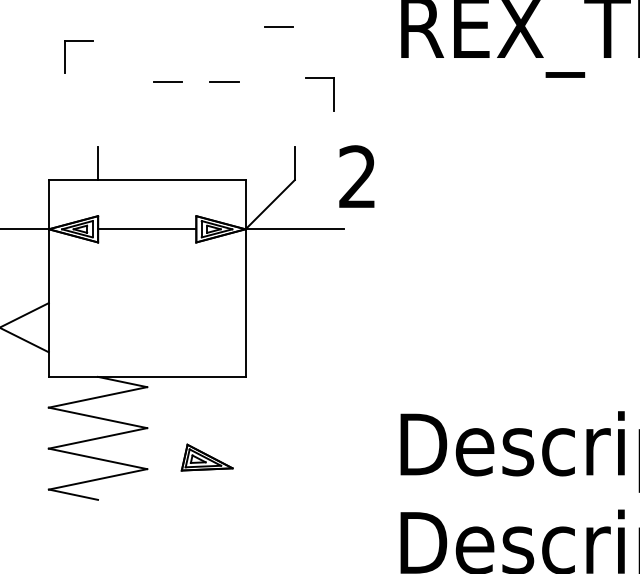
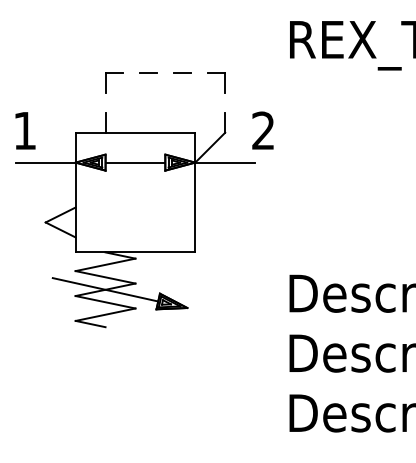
line: (278, 26) -> (215, 39), removed
part: (66, 56) -> (106, 82), moved
part: (333, 94) -> (224, 82), moved
line: (97, 437) -> (105, 289), added

